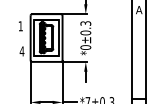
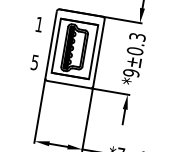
text: (85, 47) -> (130, 72), *0±0.3 -> *9±0.3
text: (21, 51) -> (33, 62), 4 -> 5

